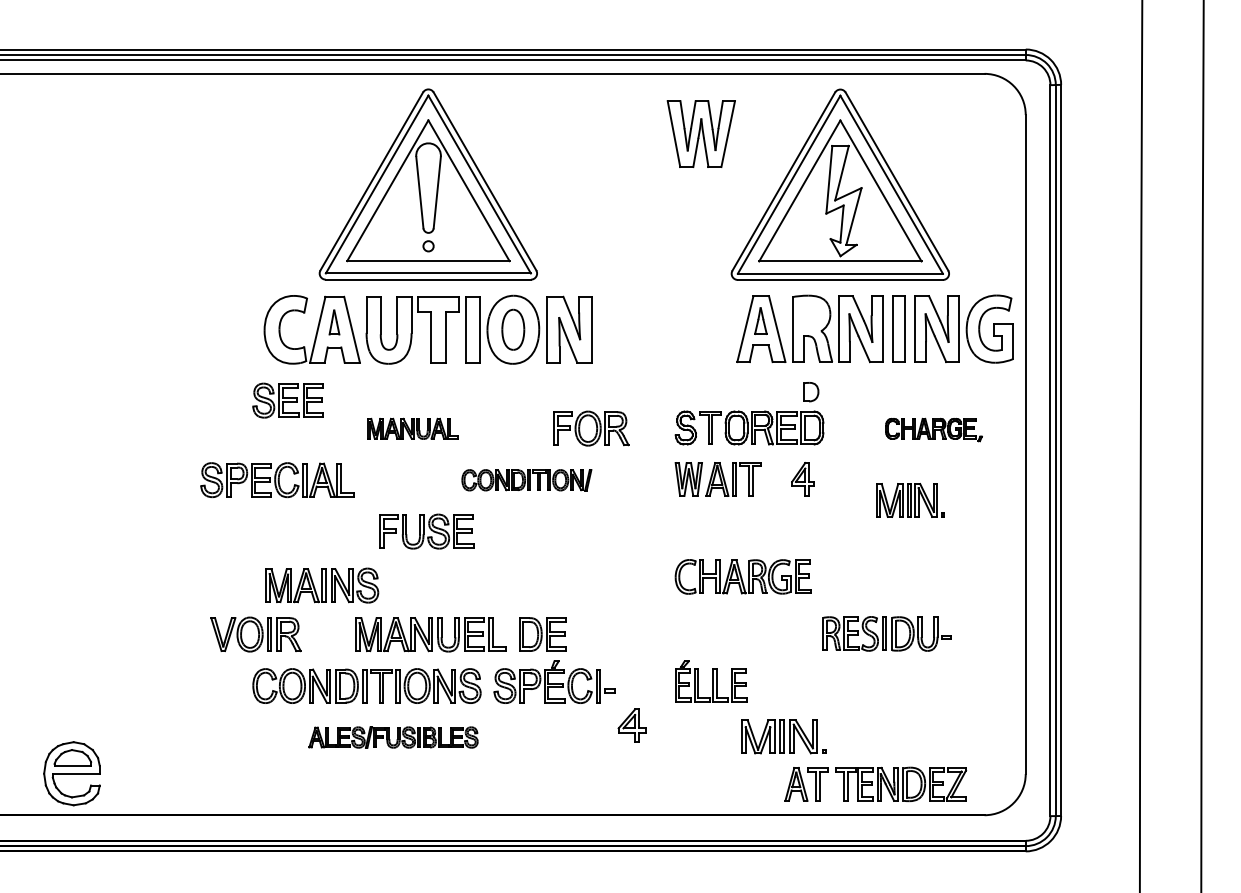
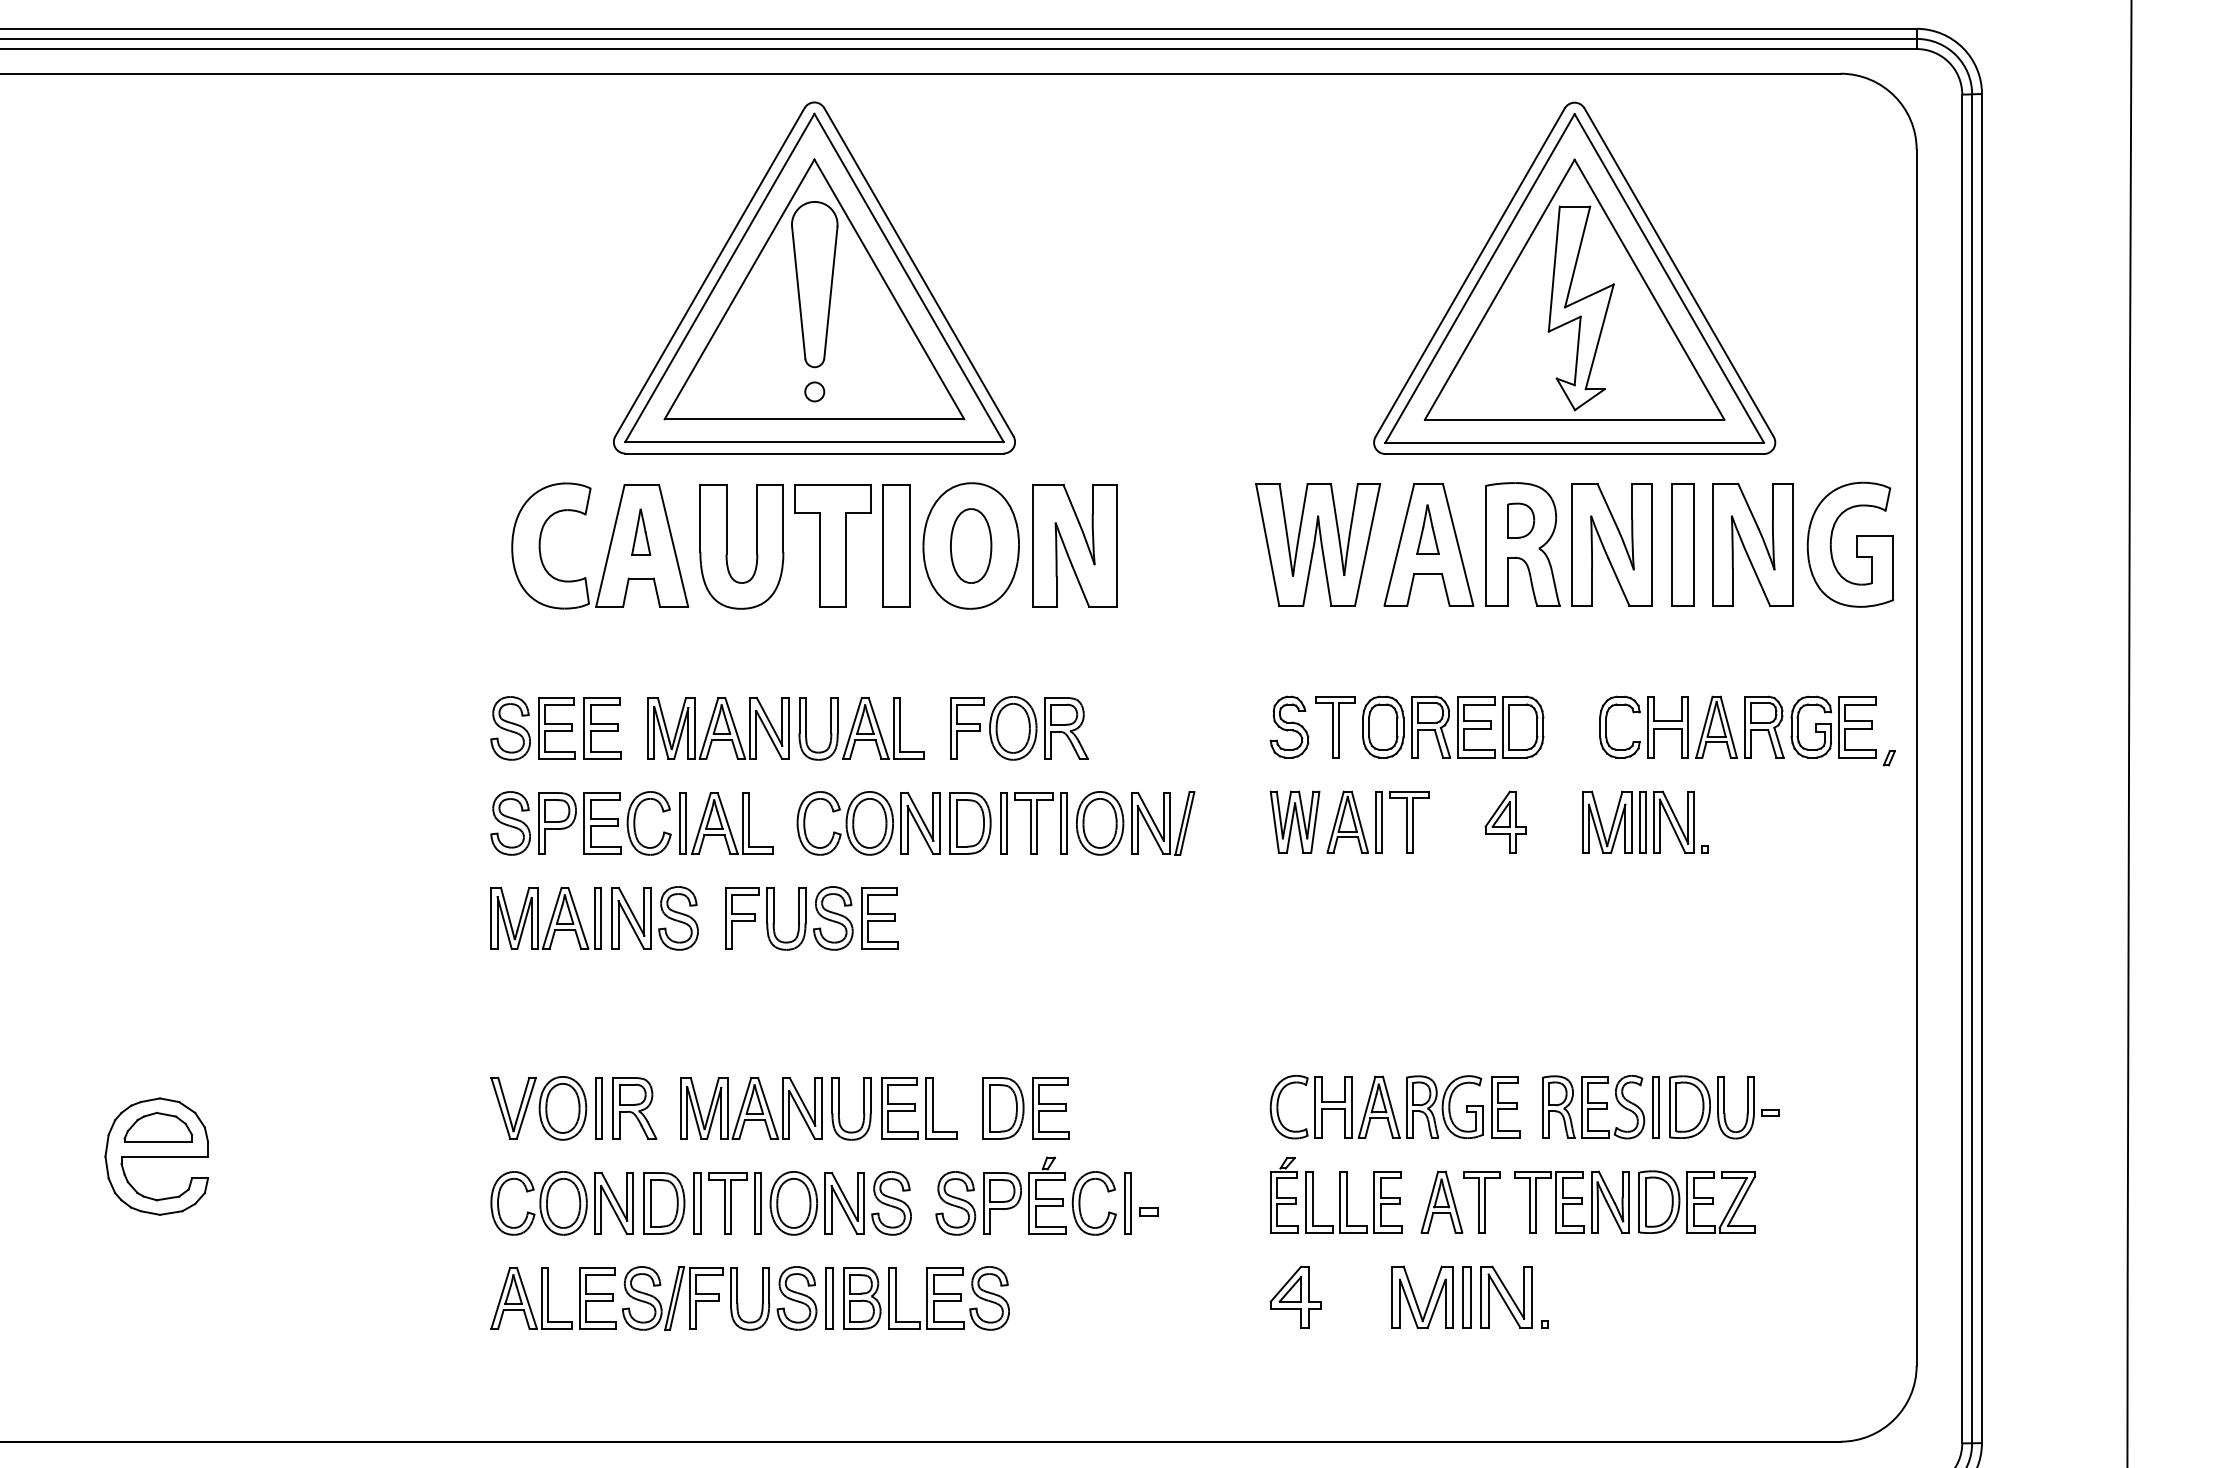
part: (700, 133) -> (1316, 543), moved
part: (811, 392) -> (1521, 521), moved
part: (287, 400) -> (554, 728), moved
part: (412, 428) -> (785, 728), size x1.67
part: (591, 428) -> (1019, 728), moved
part: (933, 429) -> (1746, 729), size x1.67
part: (277, 480) -> (631, 824), moved
part: (526, 480) -> (995, 824), size x1.67
part: (910, 500) -> (1644, 822), moved
part: (742, 576) -> (1394, 1106), moved
part: (322, 585) -> (595, 918), moved
part: (255, 634) -> (572, 1108), moved
part: (631, 725) -> (1294, 1296), moved
part: (393, 737) -> (750, 1298), size x1.67
part: (71, 773) -> (155, 1156), moved
part: (875, 784) -> (1587, 1202), moved

